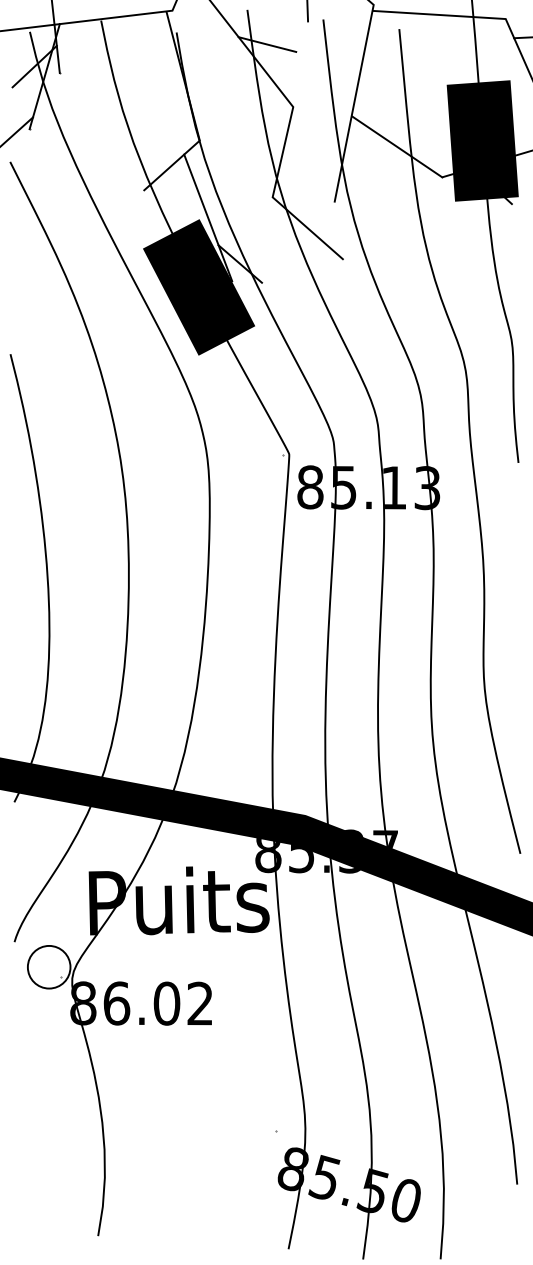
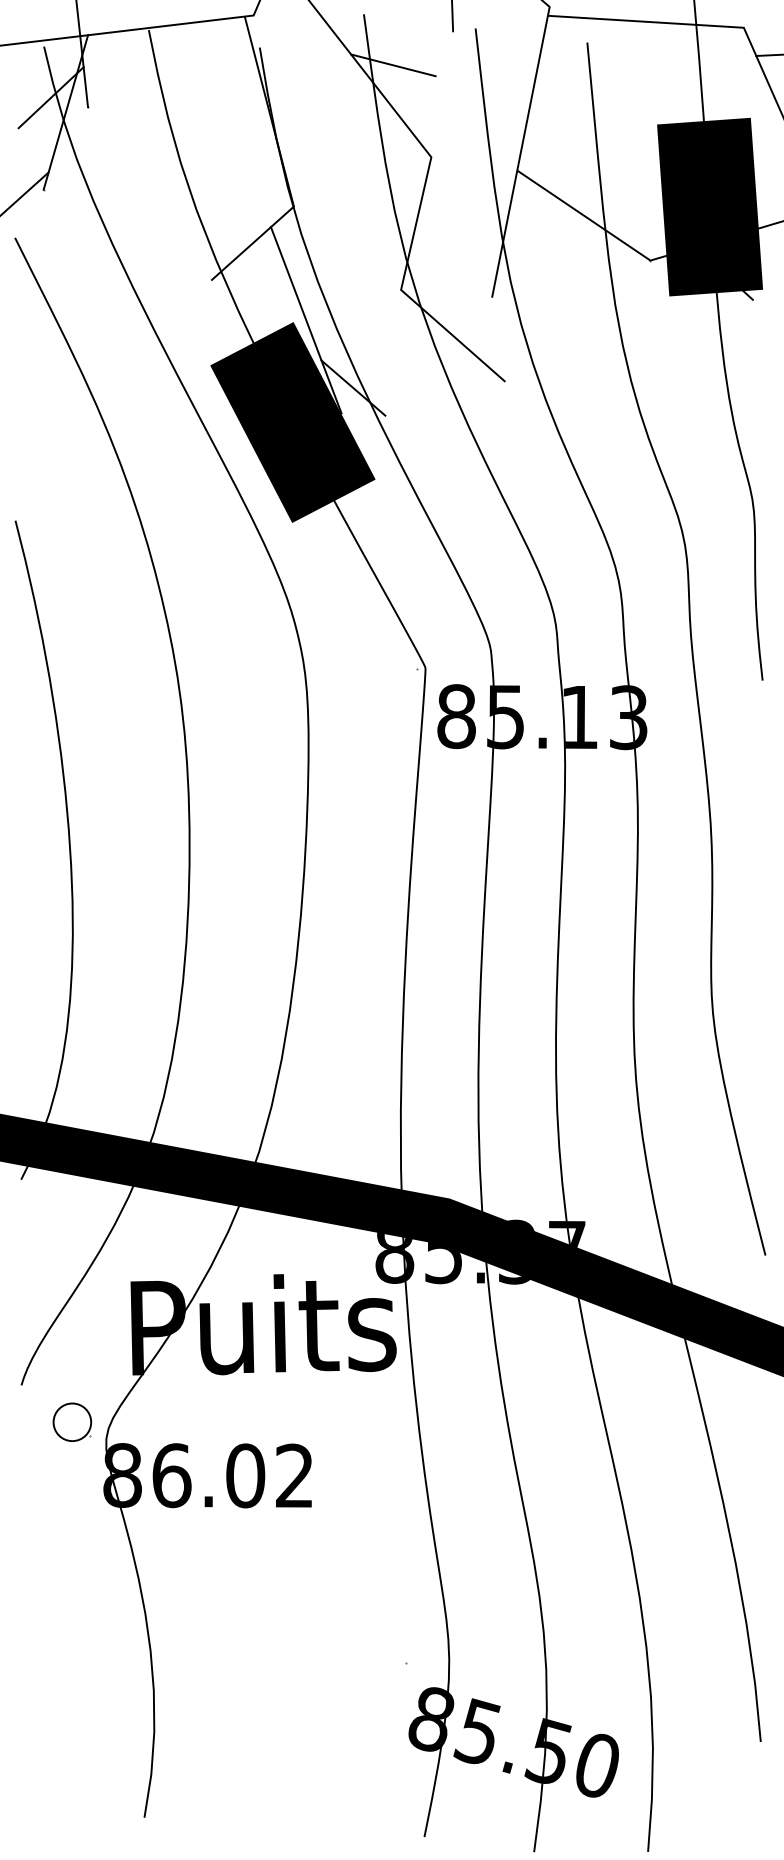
circle: (48, 966) -> (71, 1421), size x0.6

